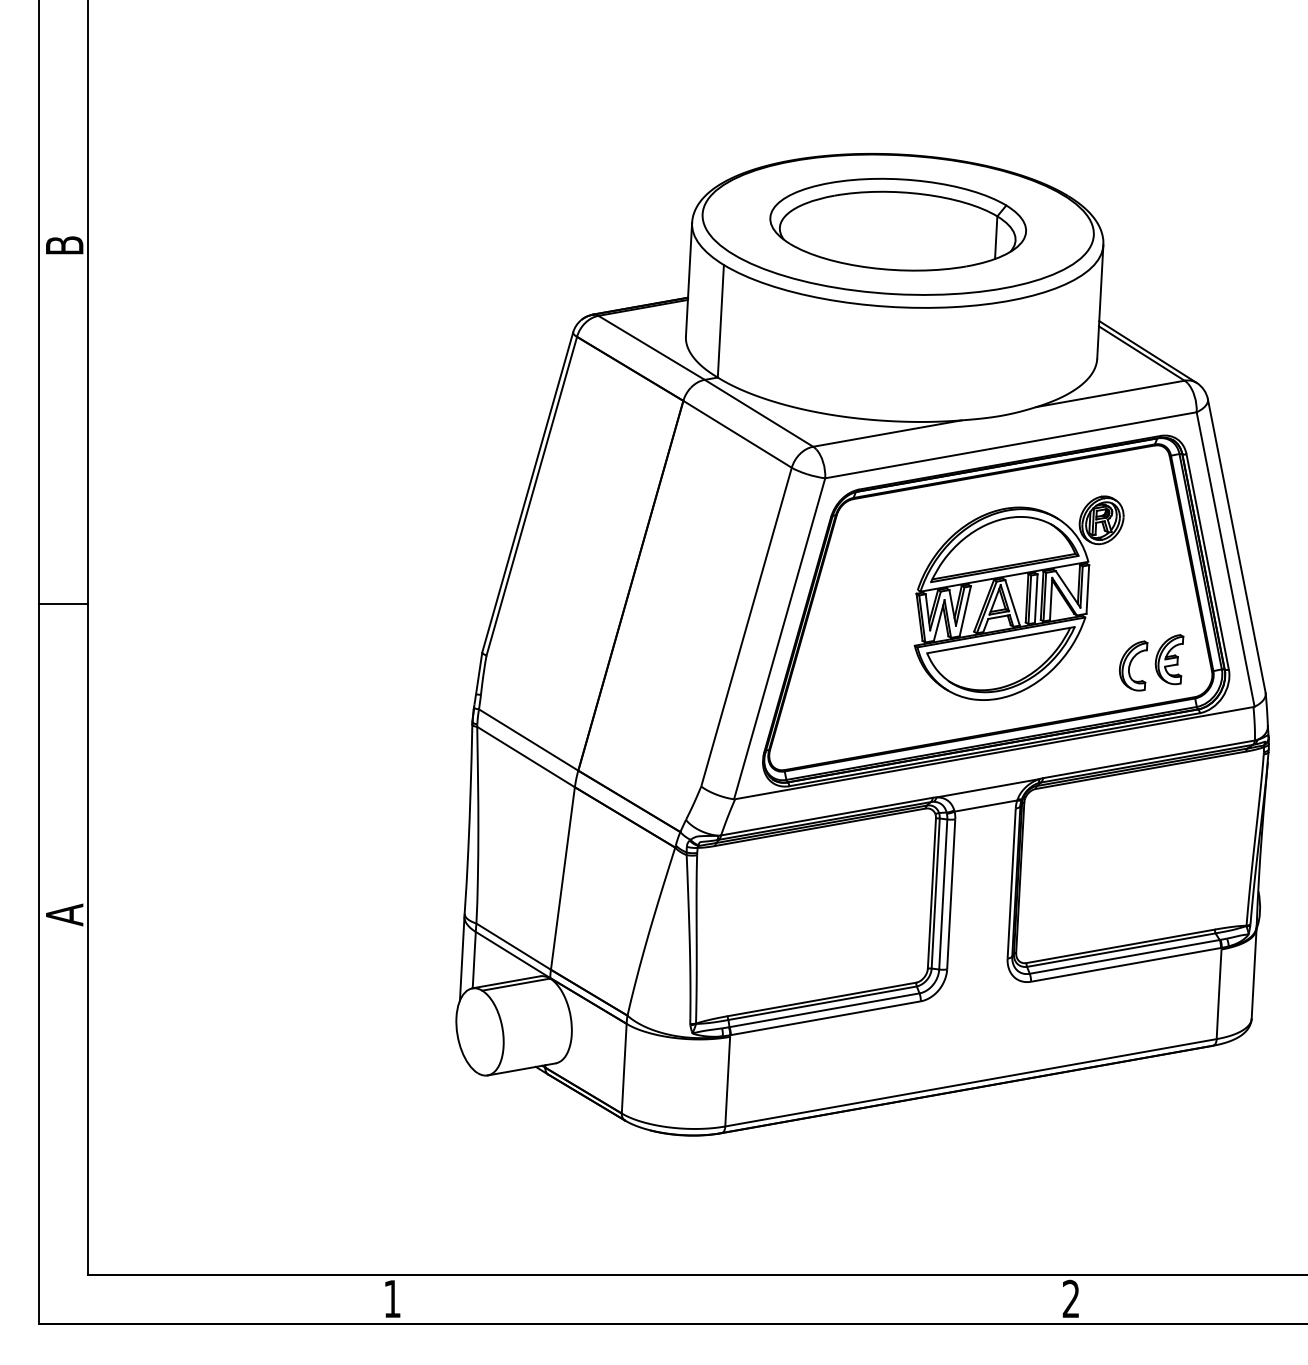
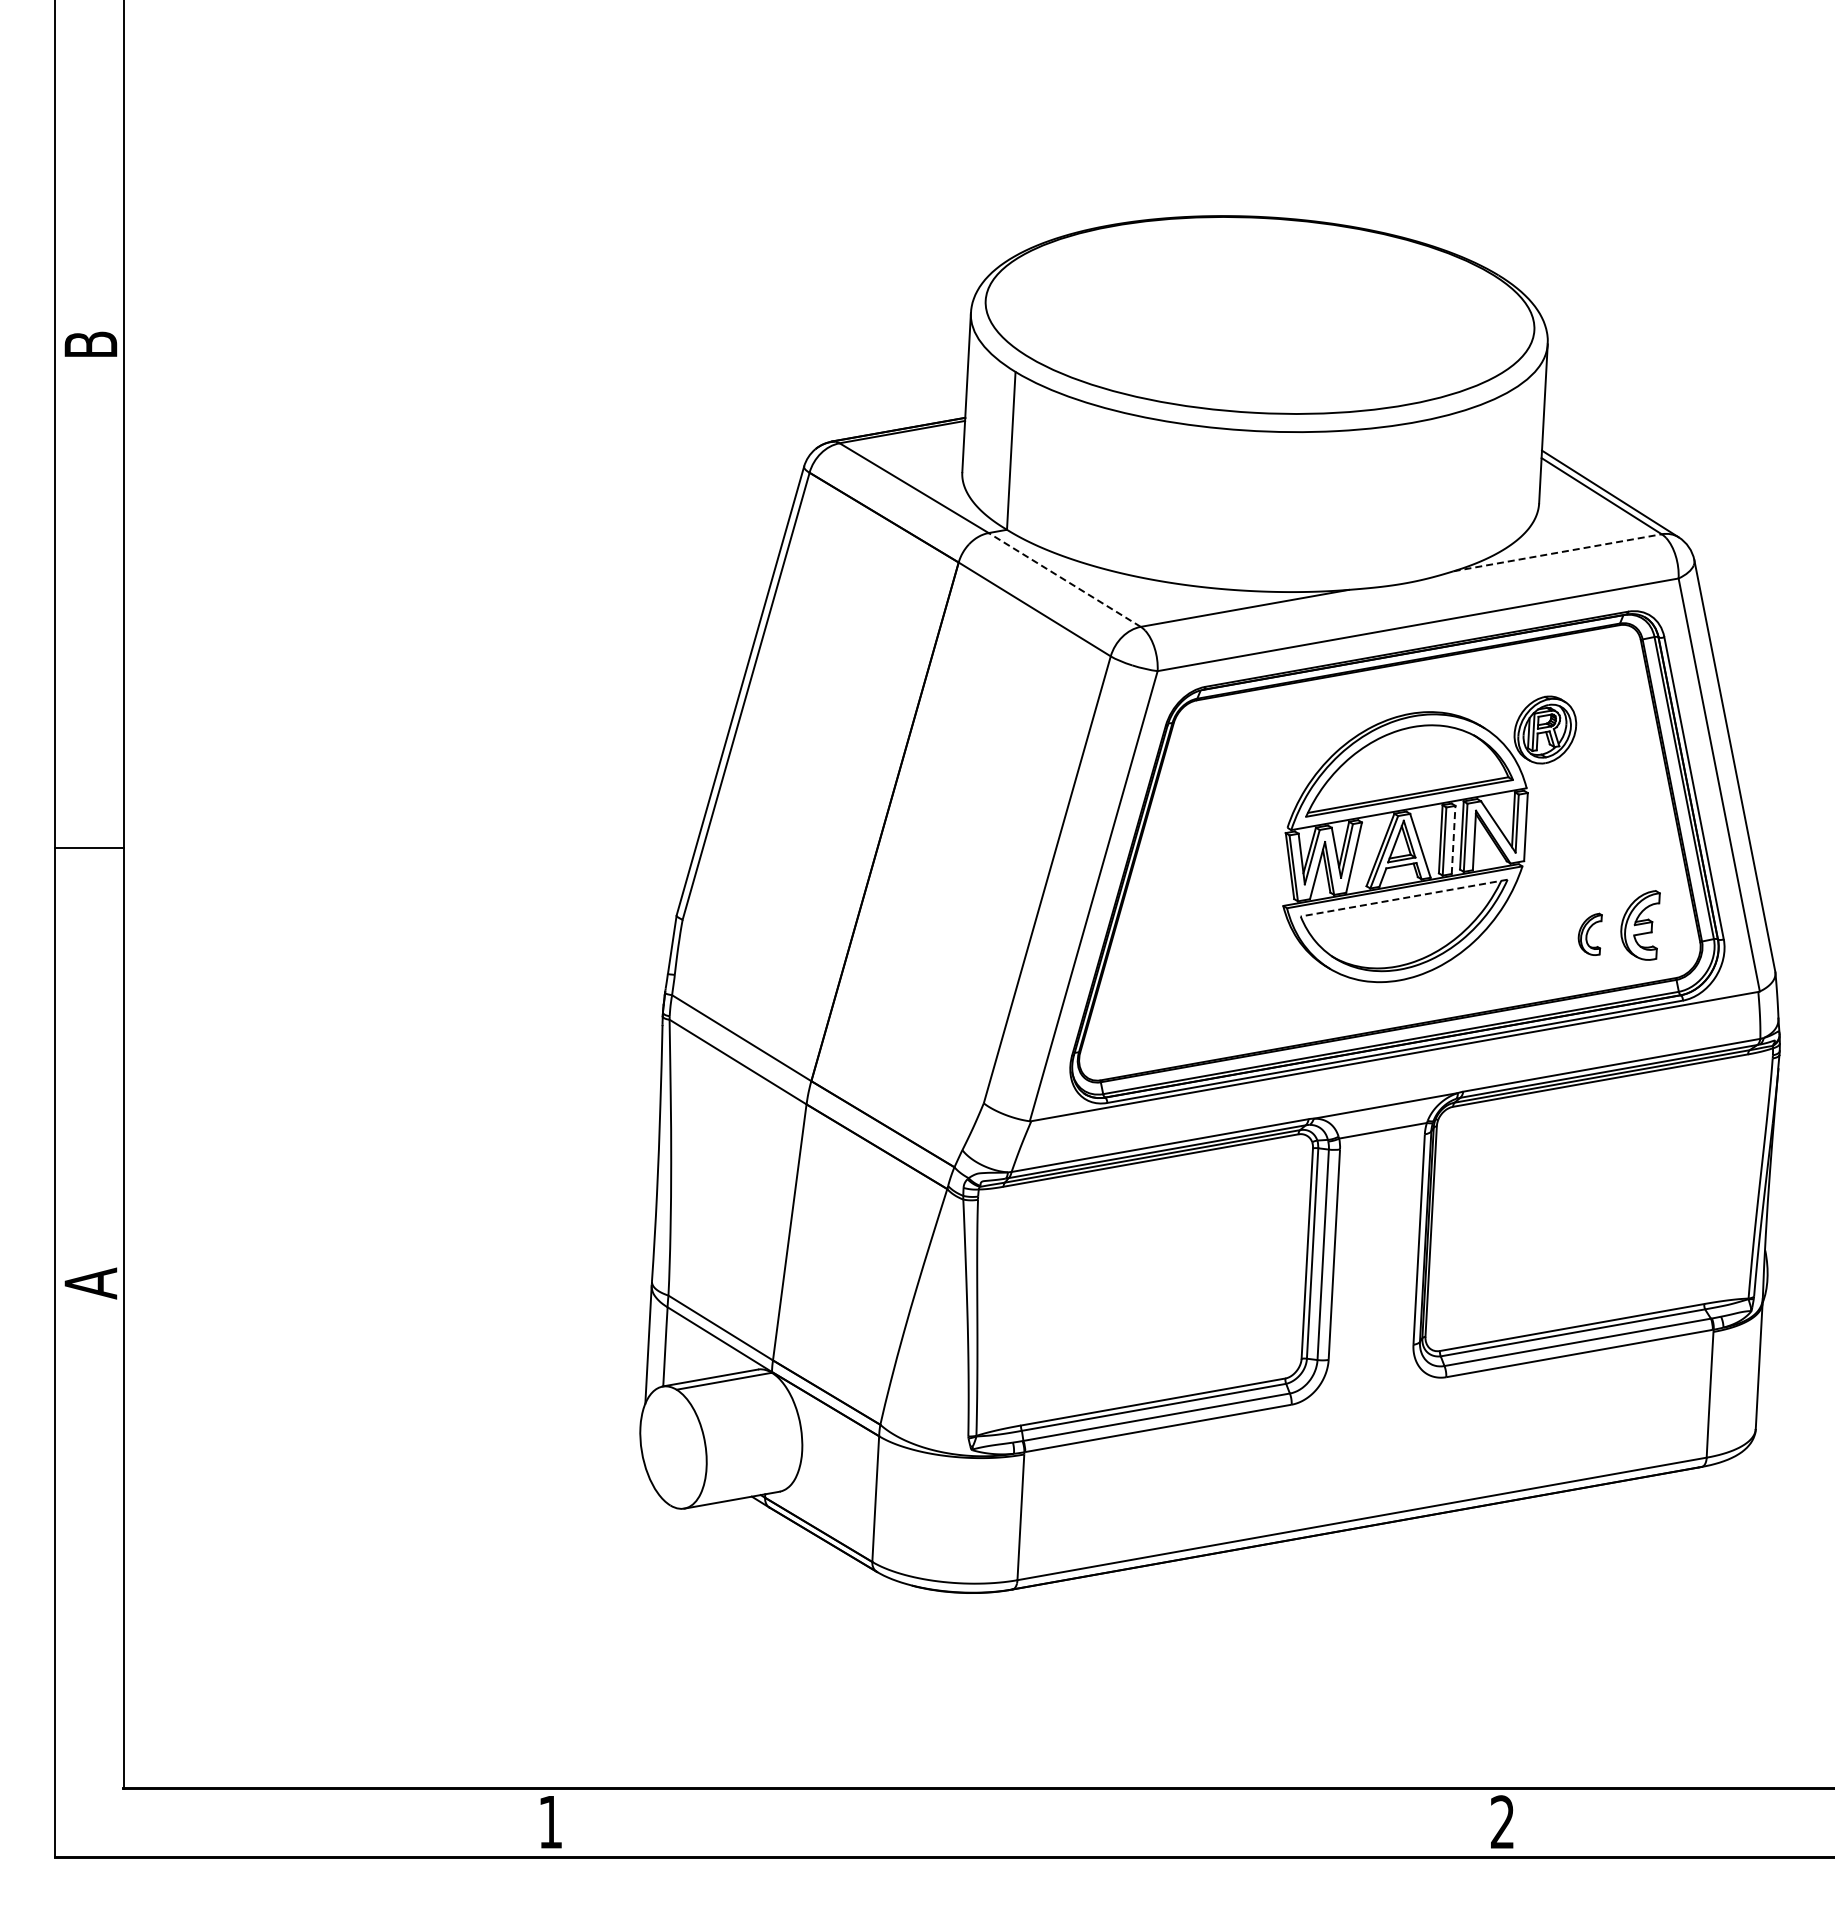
part: (897, 224) -> (1259, 315), removed
line: (1110, 393) -> (1557, 552), solid -> dashed
line: (758, 412) -> (1064, 579), solid -> dashed
line: (1036, 598) -> (1453, 839), solid -> dashed
line: (1000, 640) -> (1403, 898), solid -> dashed
part: (1133, 666) -> (1590, 934), size x0.6

